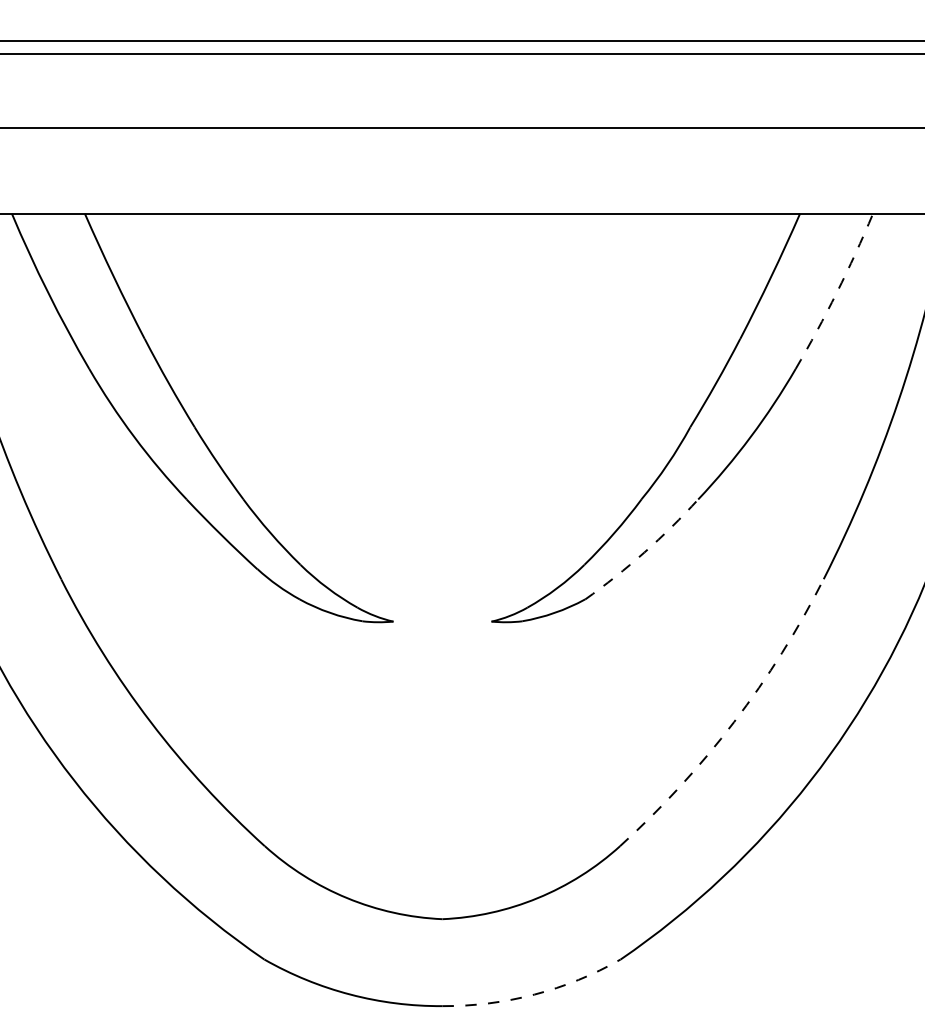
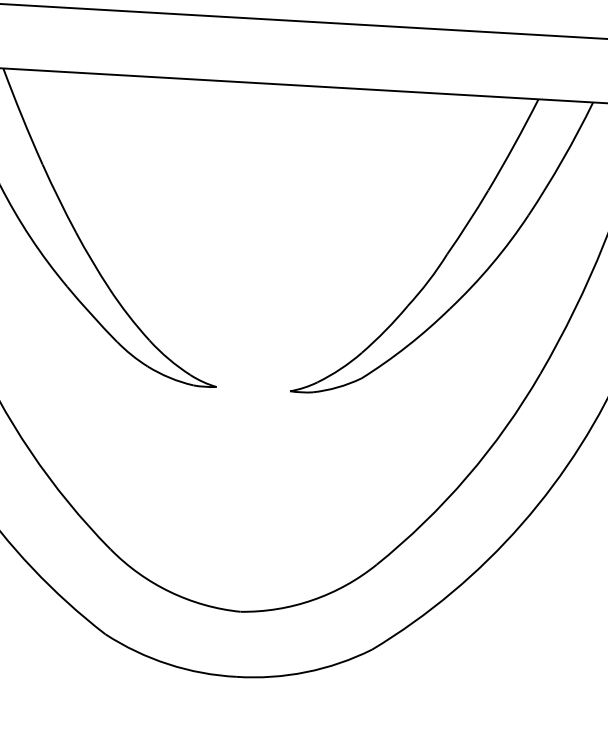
arc: (836, 292) -> (562, 159), dashed -> solid
arc: (644, 552) -> (407, 346), dashed -> solid
arc: (734, 722) -> (467, 477), dashed -> solid
arc: (534, 994) -> (306, 672), dashed -> solid

